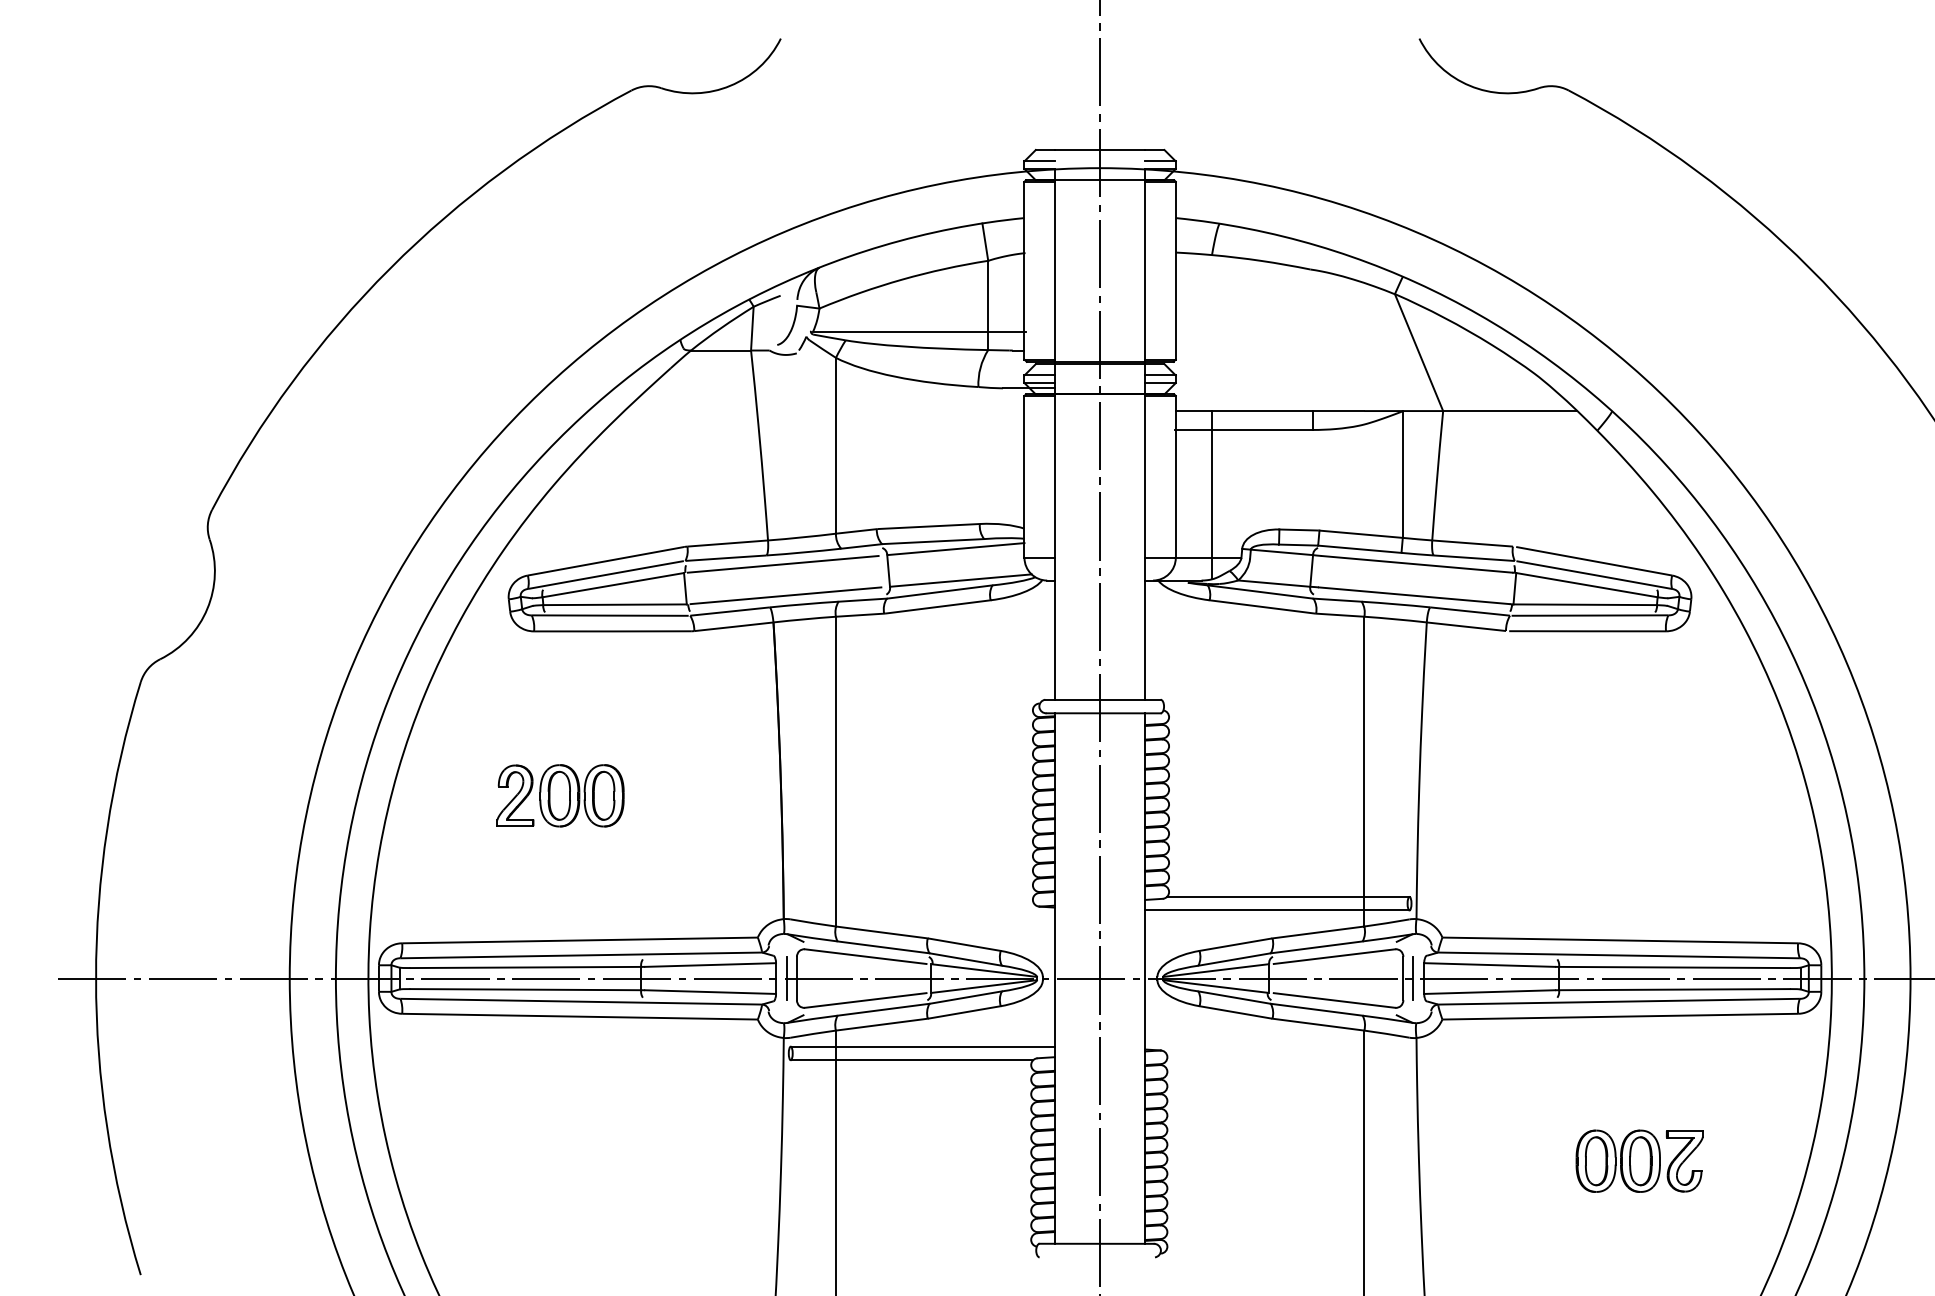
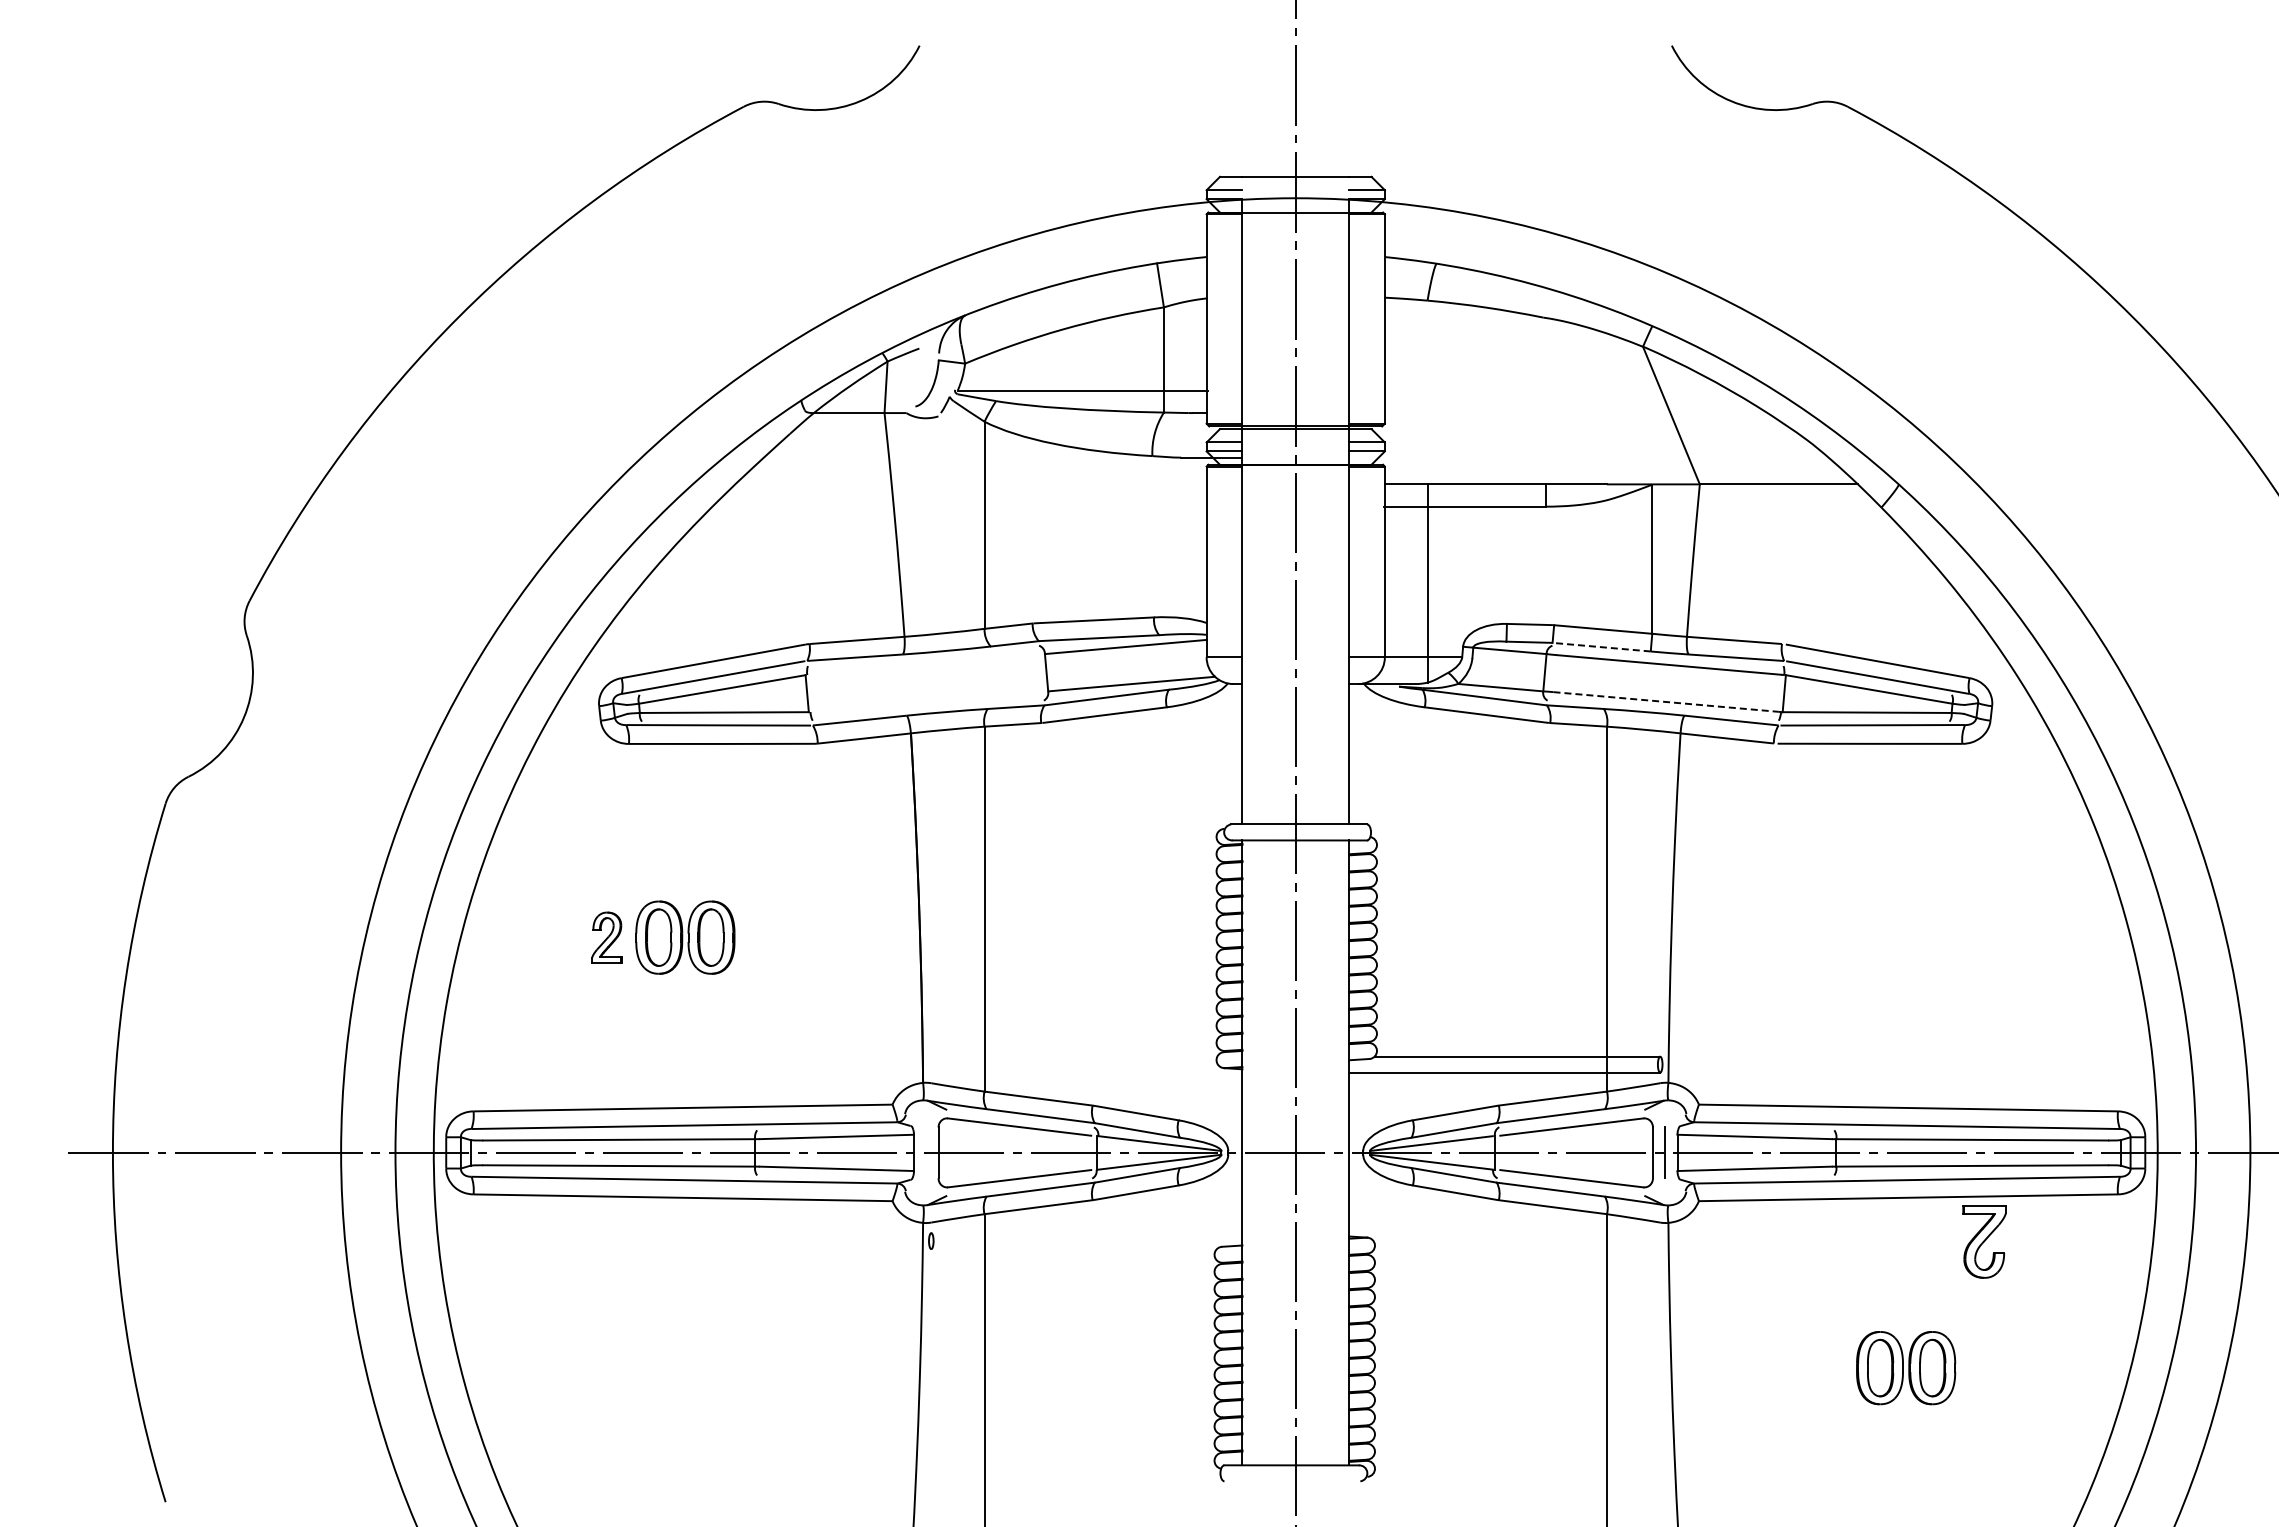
line: (1359, 549) -> (1601, 647), solid -> dashed
line: (783, 563) -> (922, 664), removed
line: (785, 595) -> (925, 701), removed
line: (1414, 595) -> (1665, 701), solid -> dashed
part: (515, 795) -> (607, 937), size x0.7
line: (786, 978) -> (926, 1152), removed
line: (922, 1046) -> (1086, 1233), removed
line: (911, 1060) -> (1073, 1249), removed
part: (1684, 1160) -> (1984, 1241), moved

